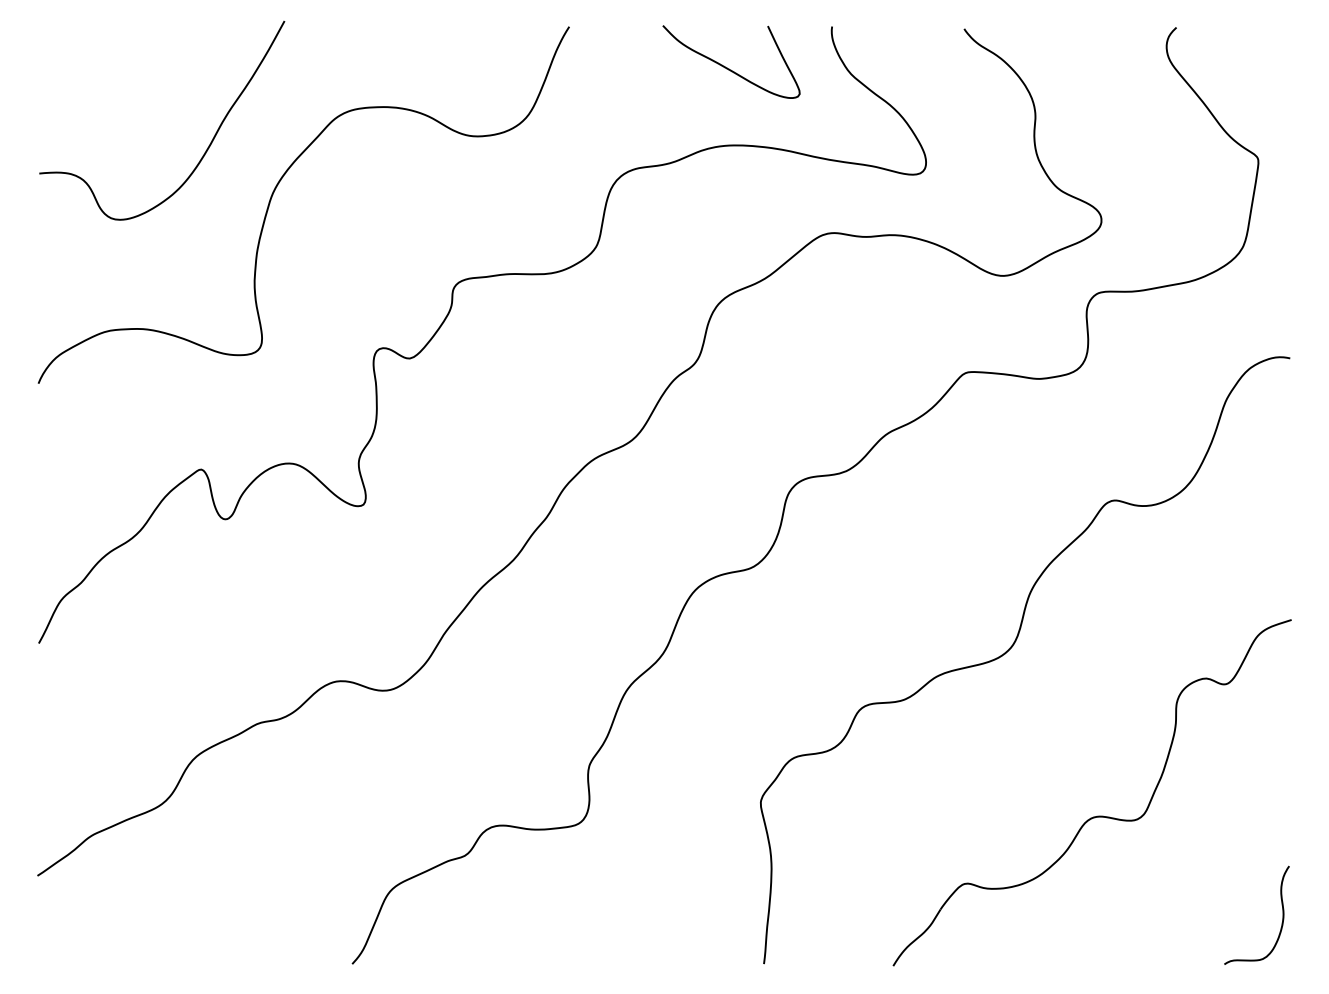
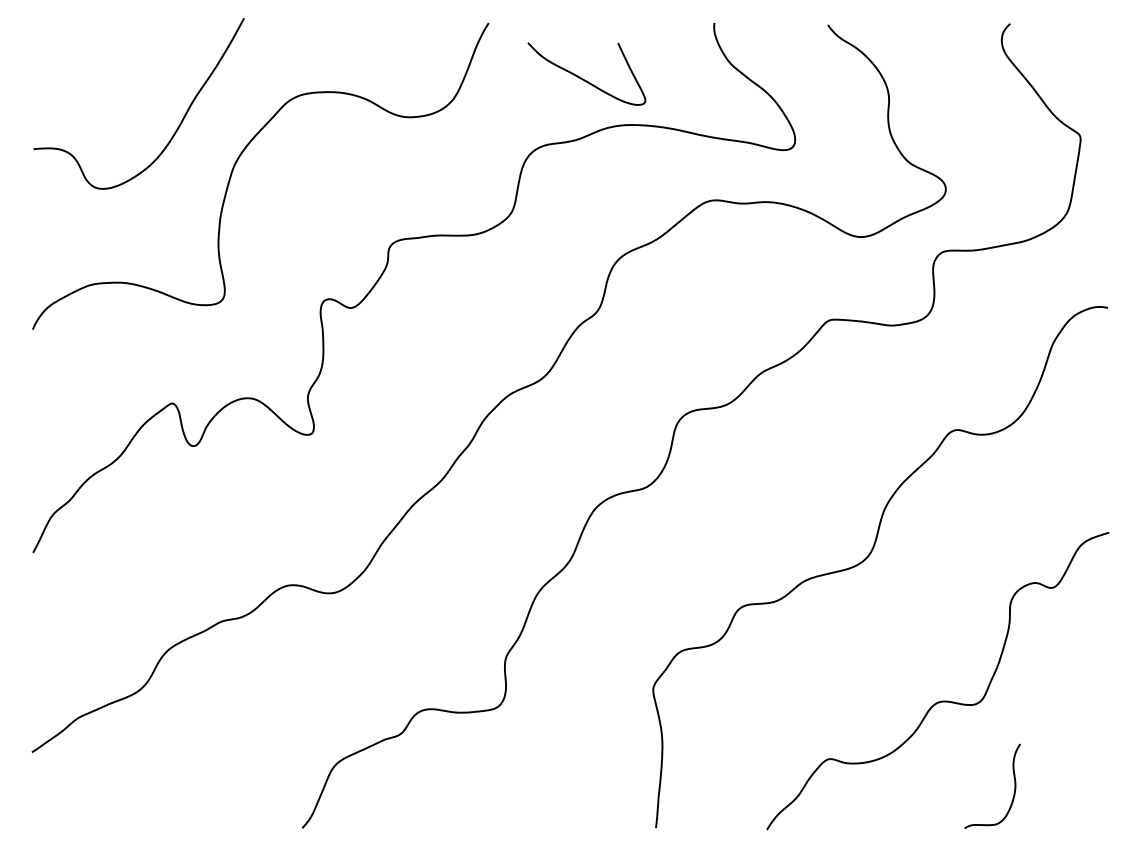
curve: (727, 67) -> (583, 78), moved
curve: (1282, 914) -> (1014, 785), moved

